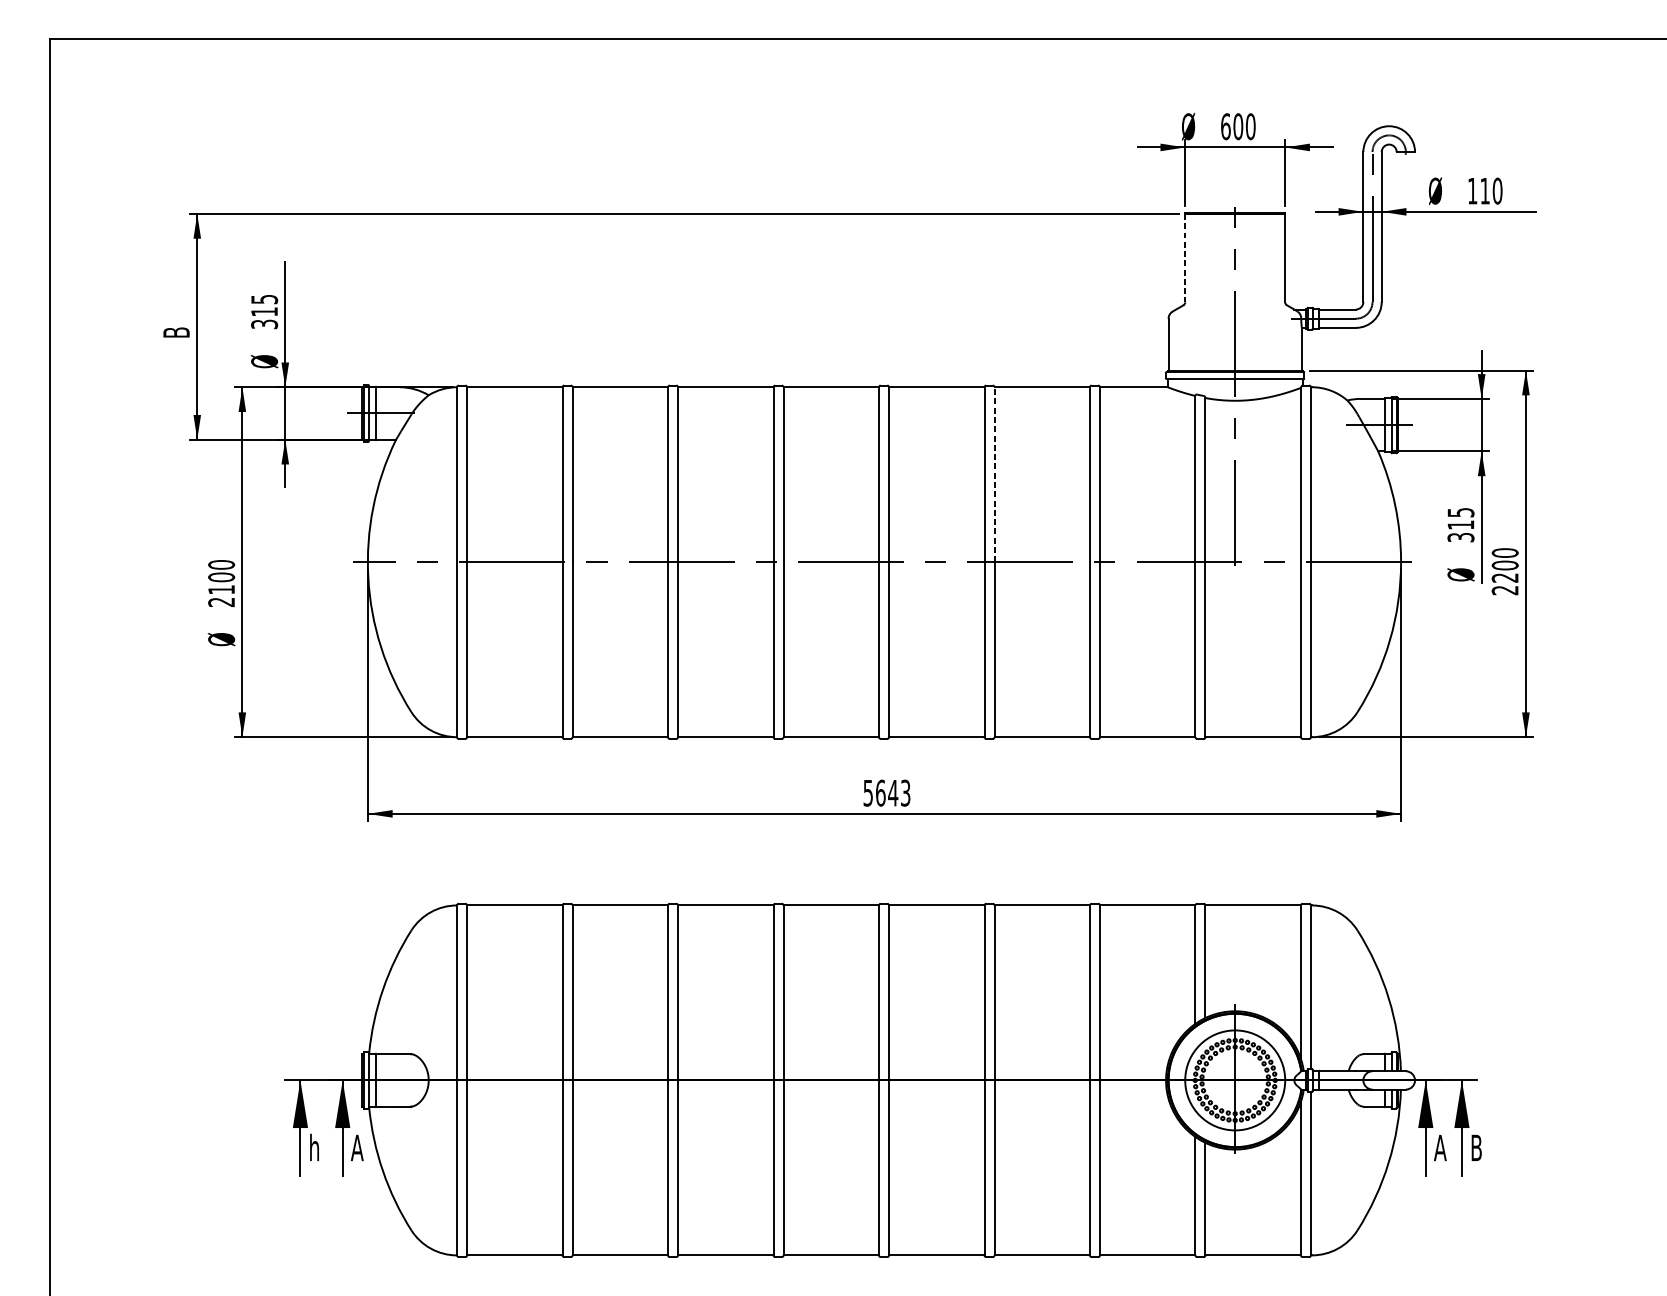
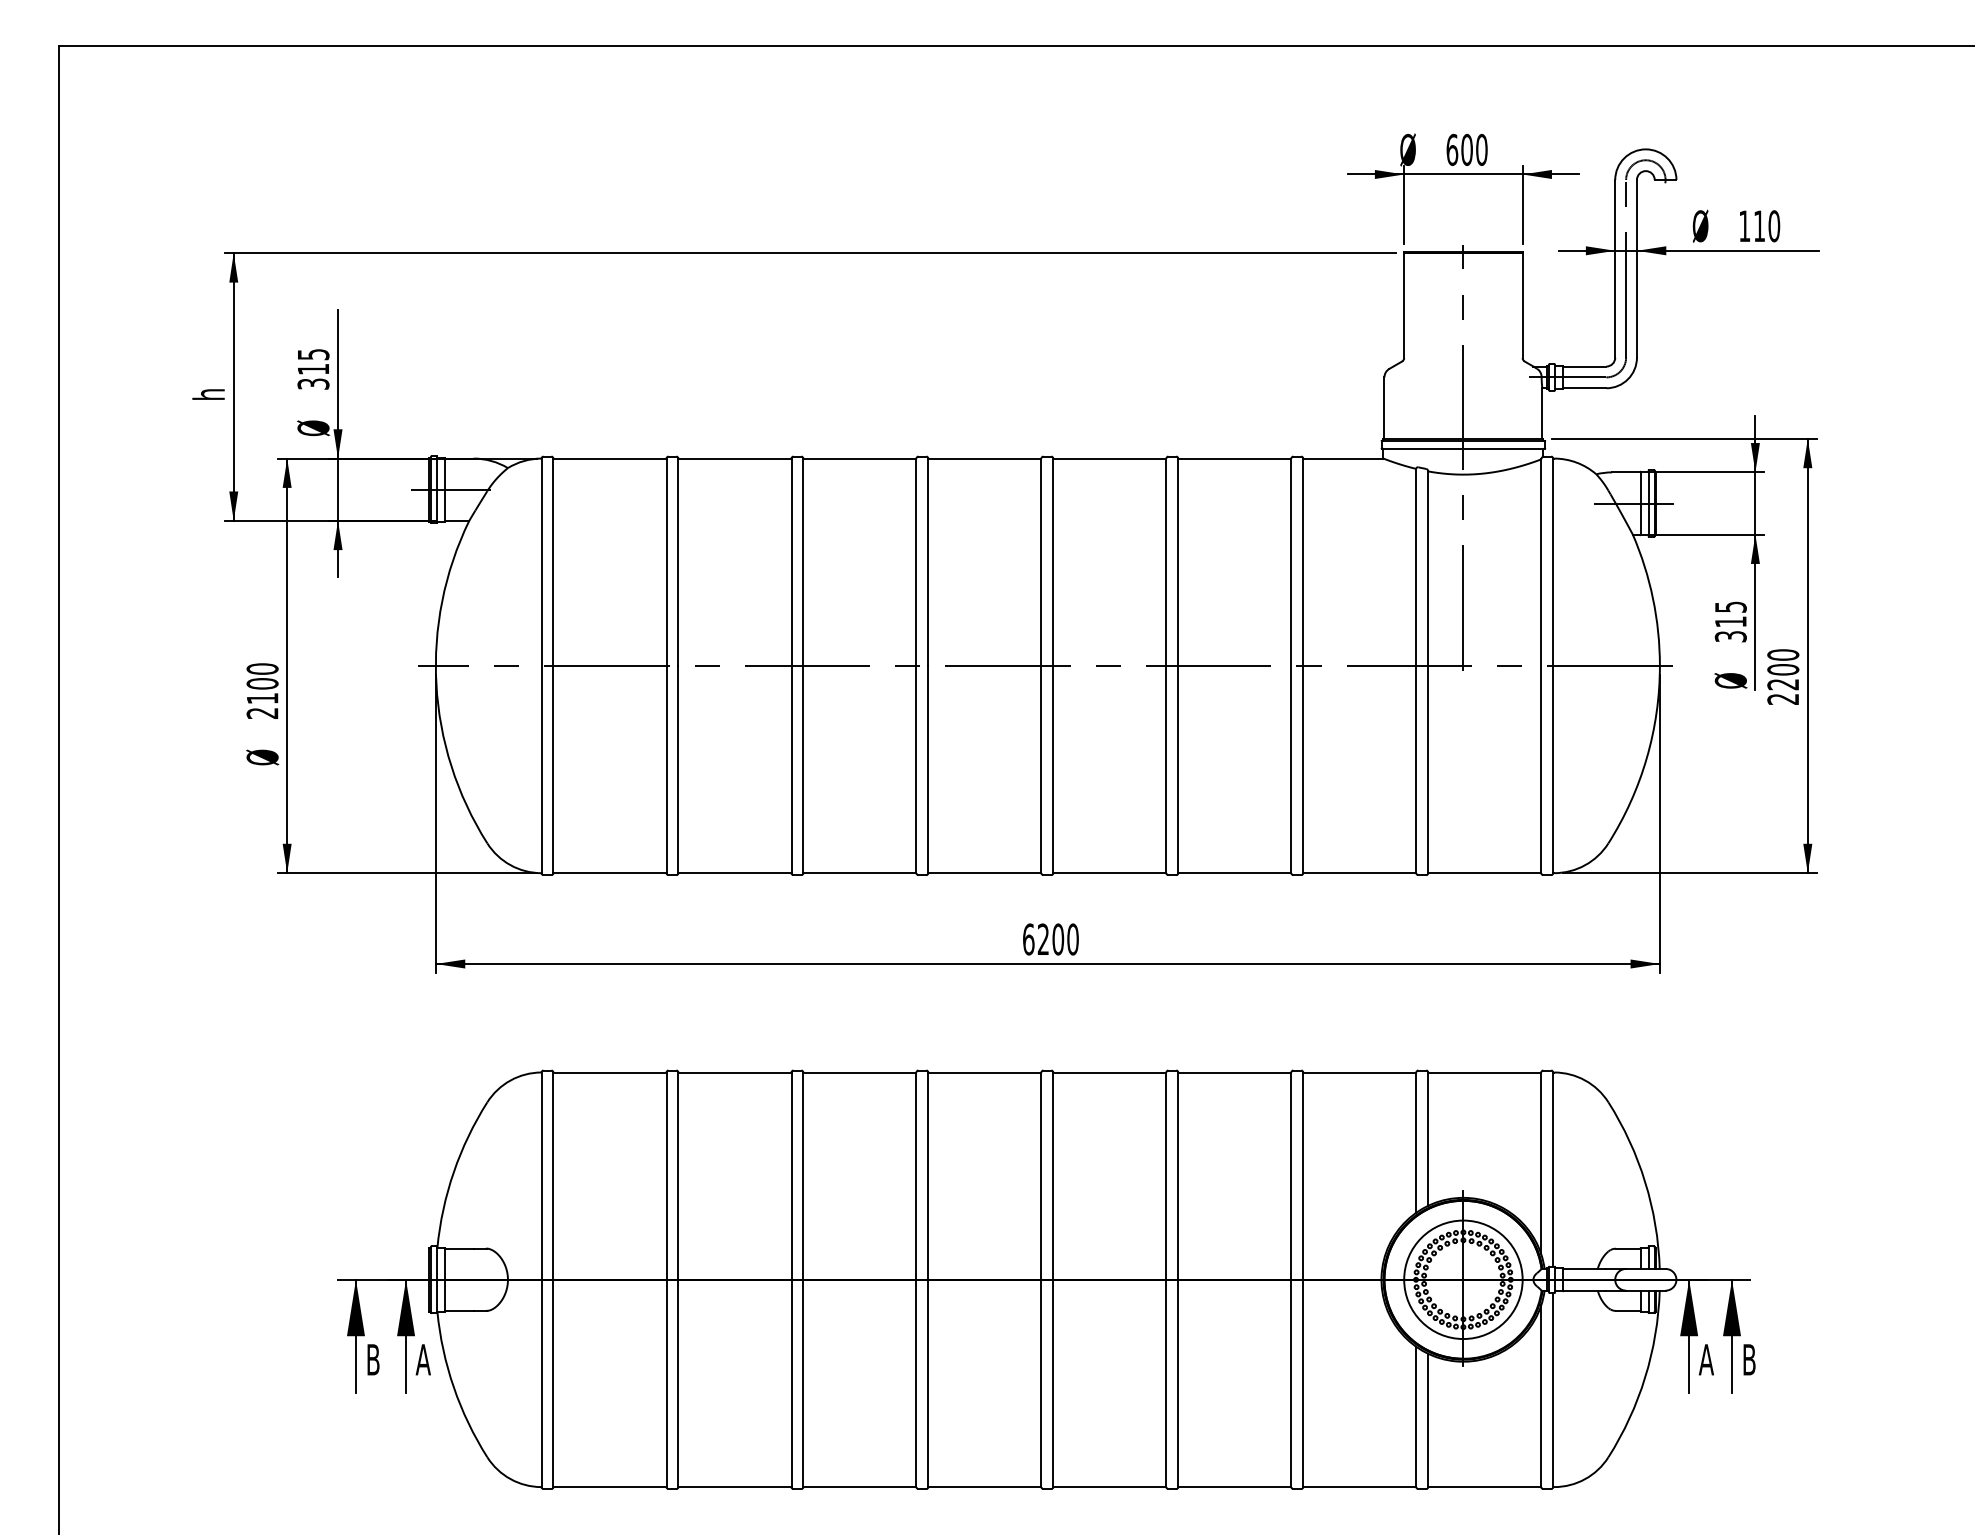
line: (1185, 258) -> (1404, 306), dashed -> solid
text: (175, 332) -> (208, 393), B -> h
line: (994, 474) -> (1178, 562), dashed -> solid
text: (886, 793) -> (1050, 939), 5643 -> 6200
text: (315, 1147) -> (373, 1359), h -> B

